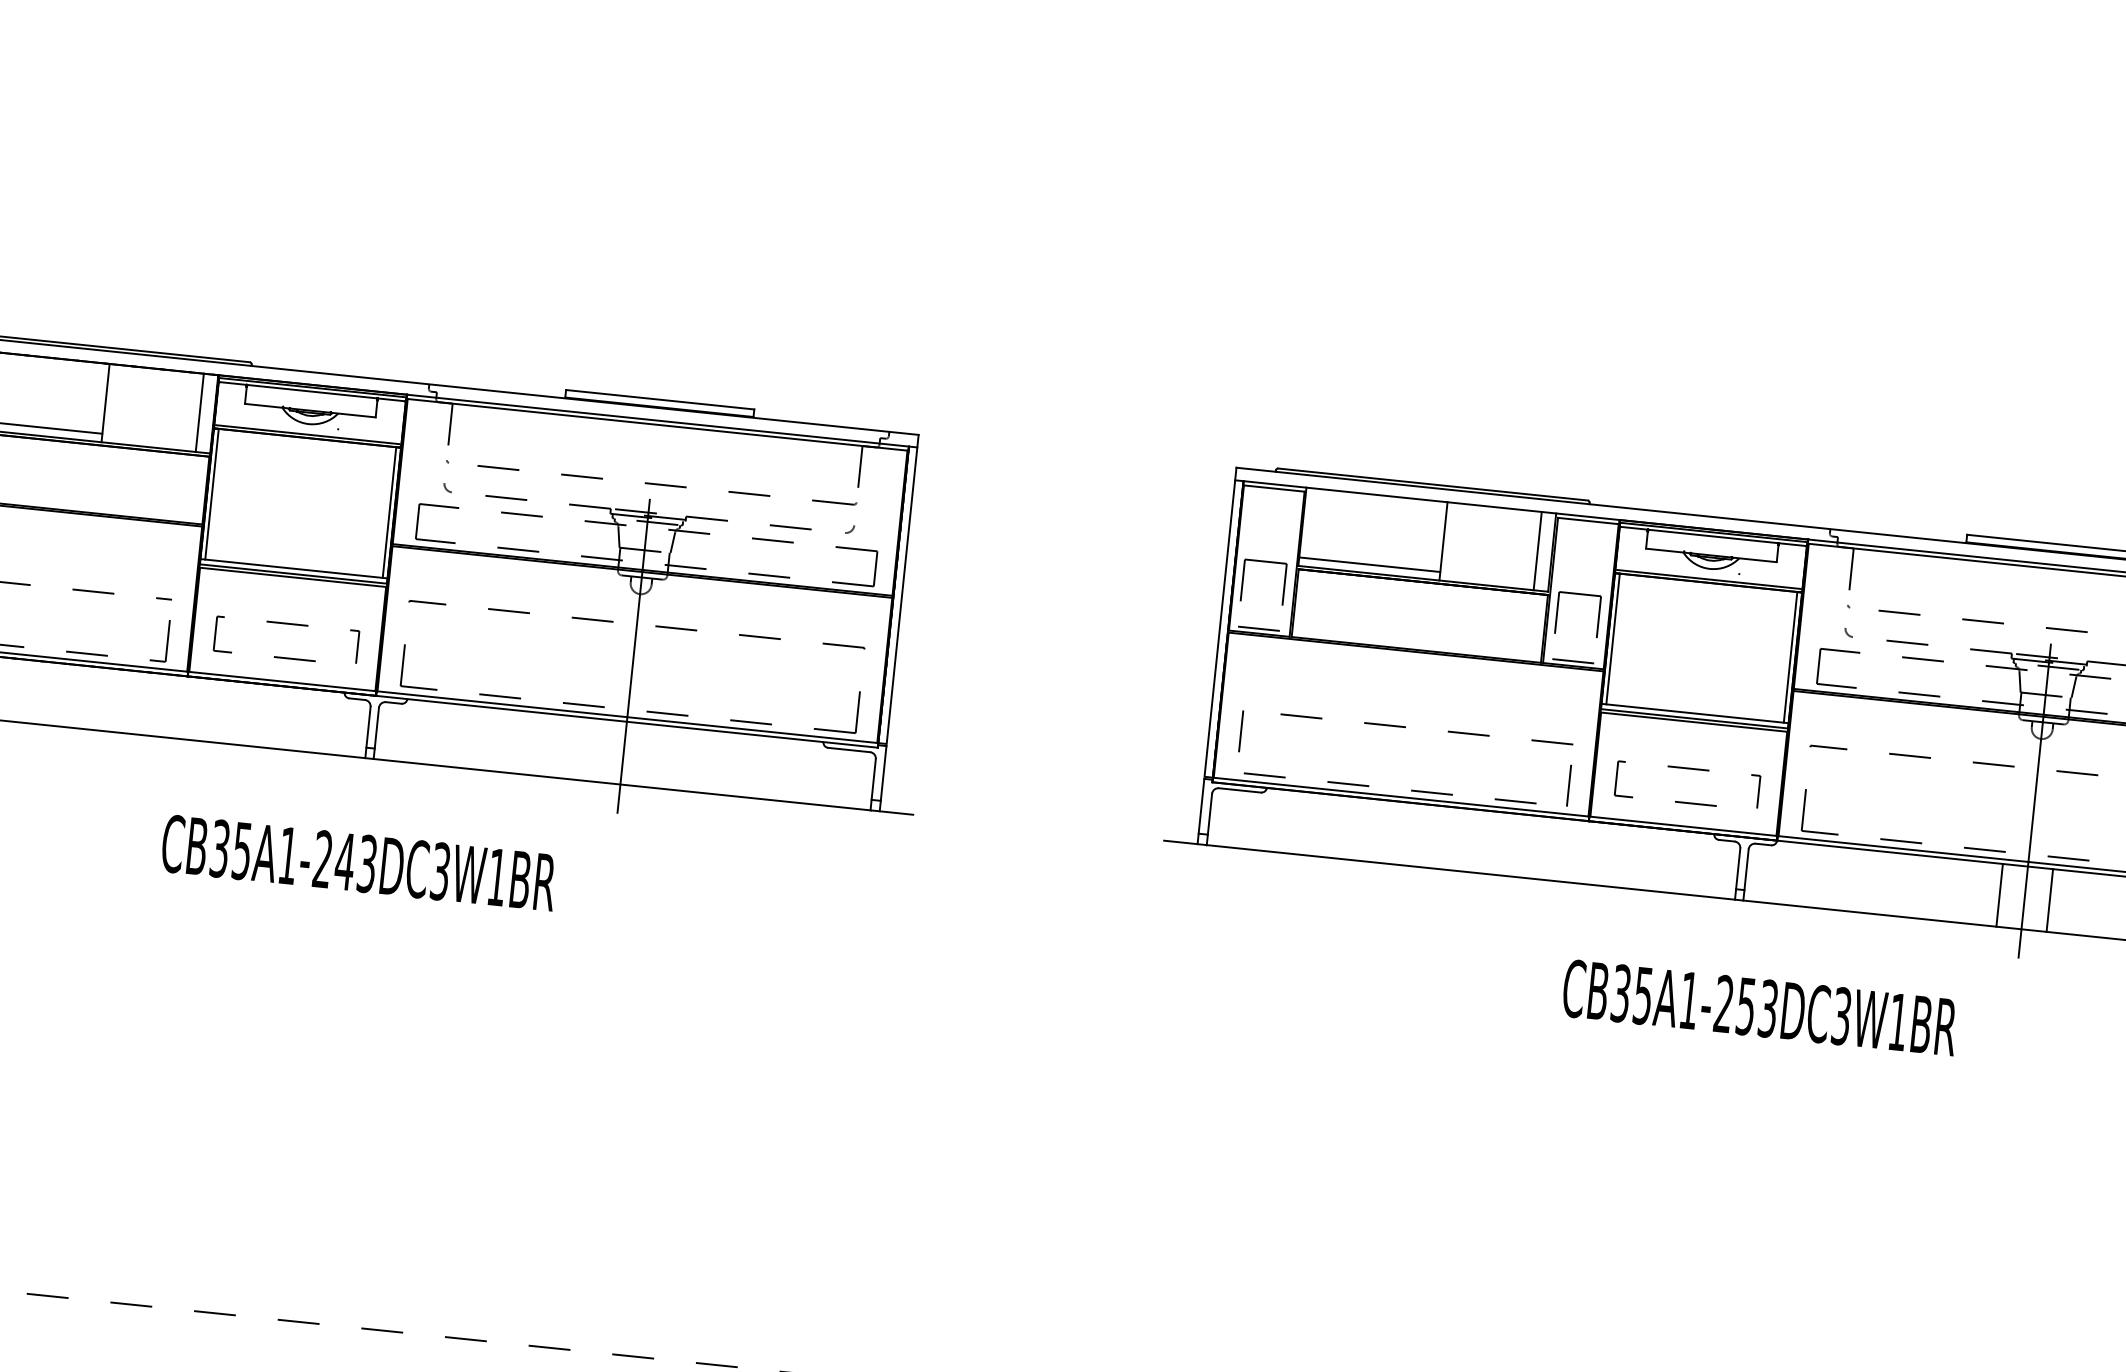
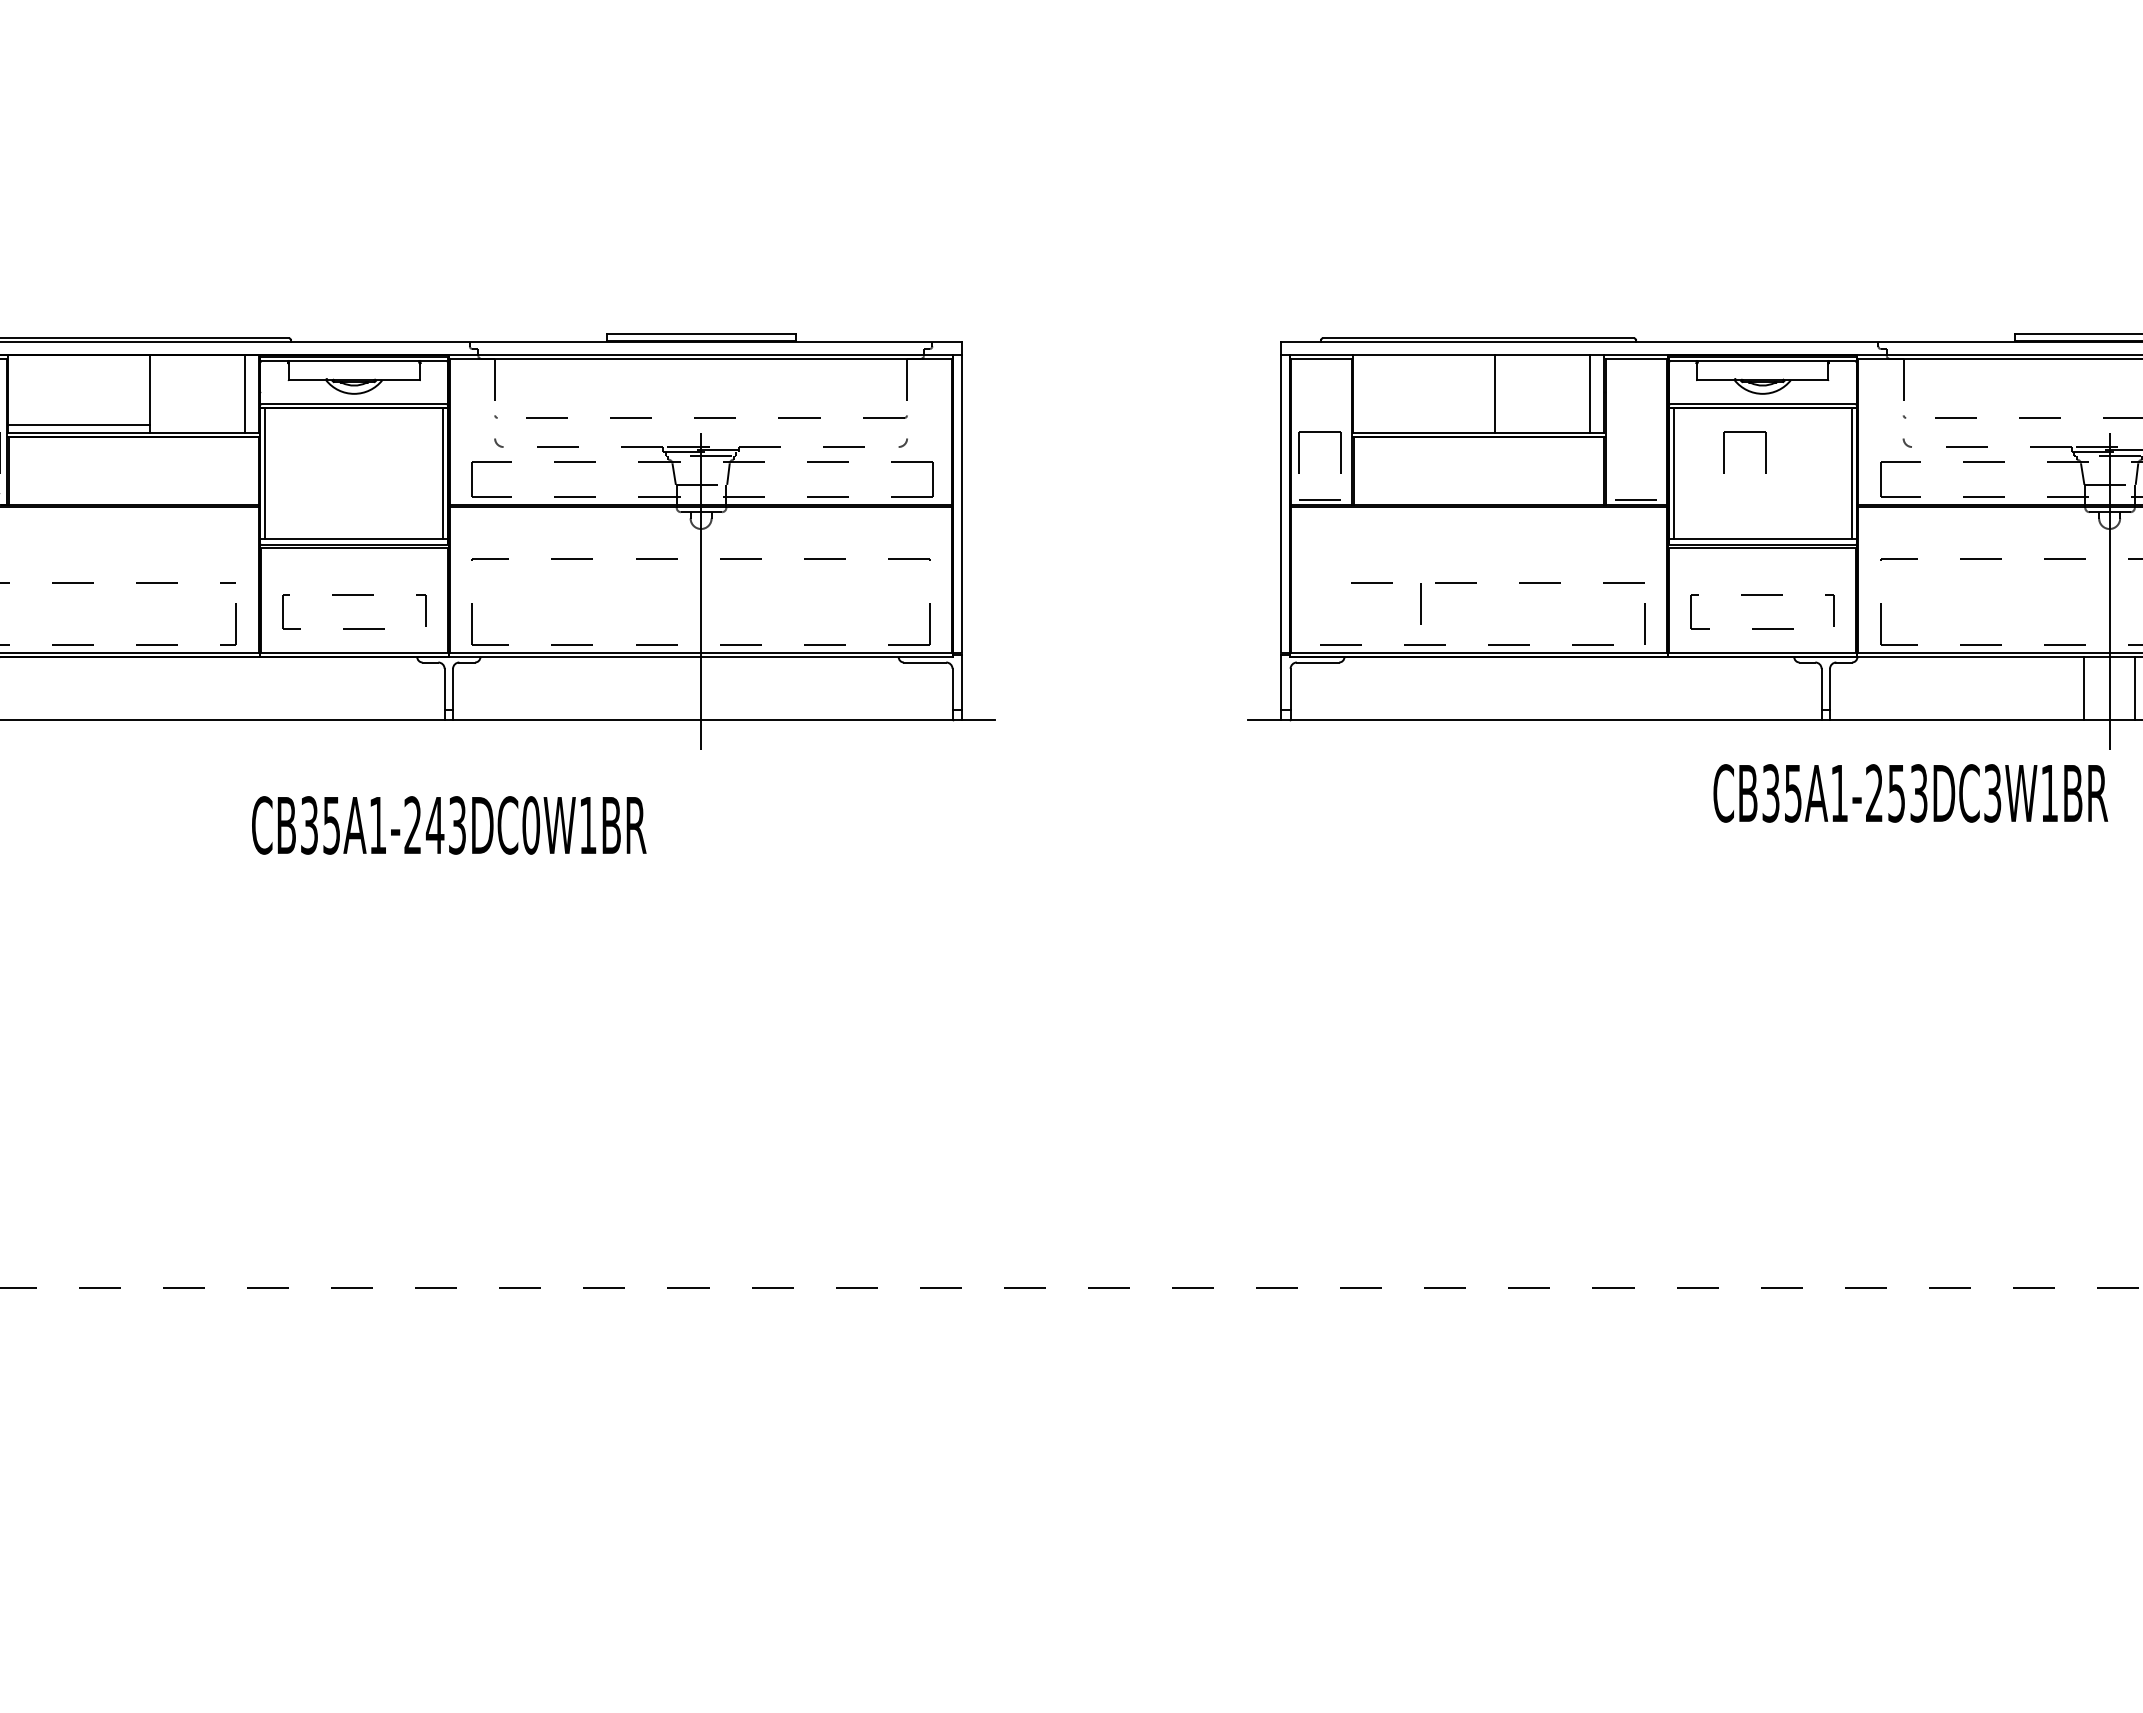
line: (1369, 564) -> (1423, 424), removed
part: (1579, 594) -> (1744, 432), moved
line: (1240, 731) -> (1420, 603), moved
text: (440, 871) -> (531, 825), CB35A1-243DC3W1BR -> CB35A1-243DC0W1BR
text: (1759, 1007) -> (1910, 793), moved

